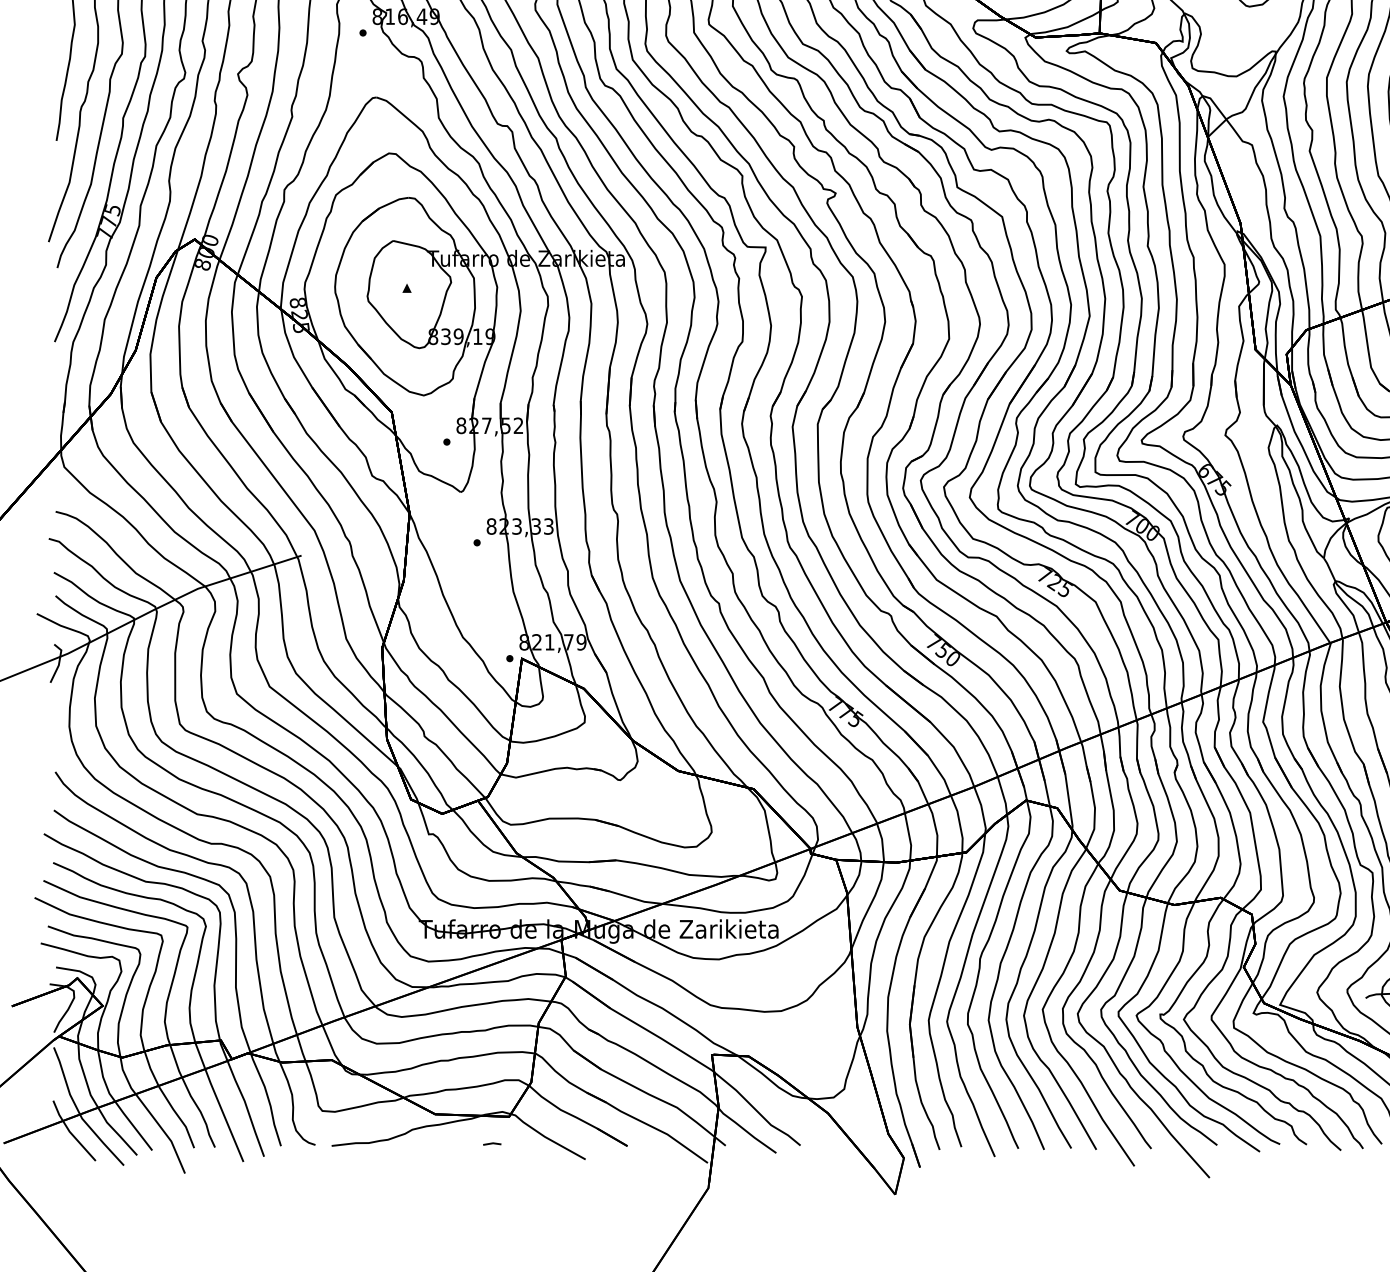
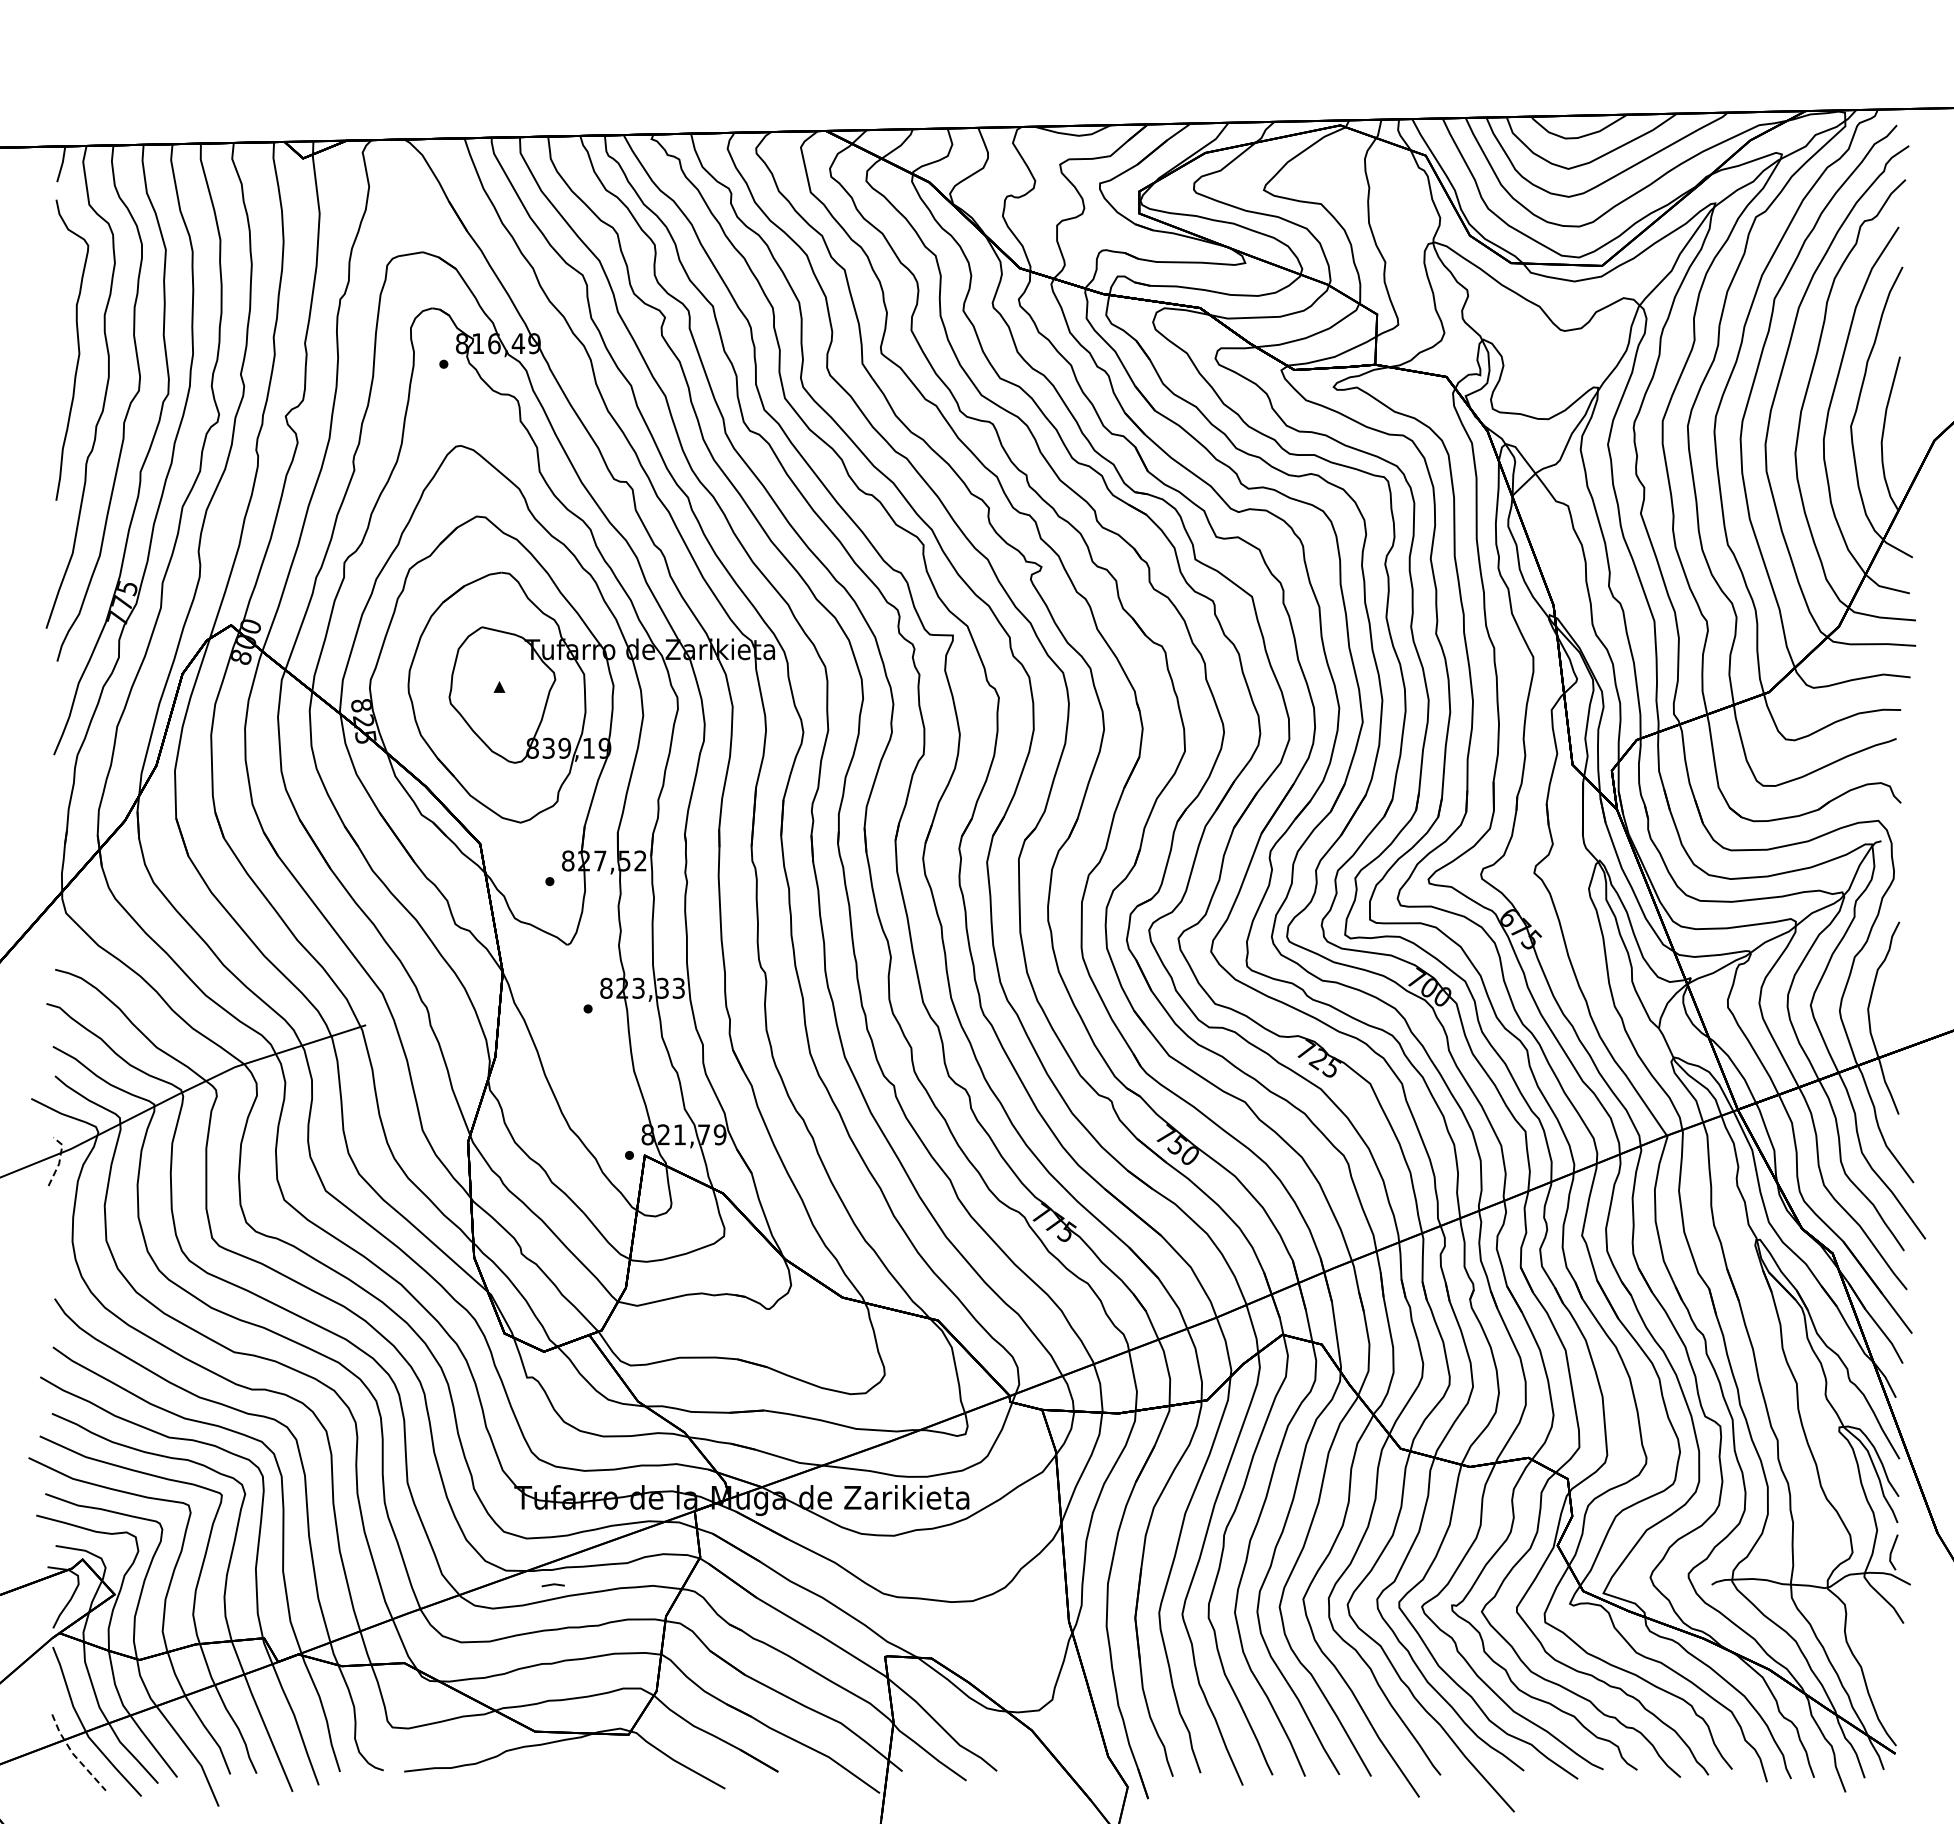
line: (59, 662) -> (59, 1160), solid -> dashed
line: (70, 1133) -> (74, 1755), solid -> dashed
line: (491, 1144) -> (552, 1585), moved

